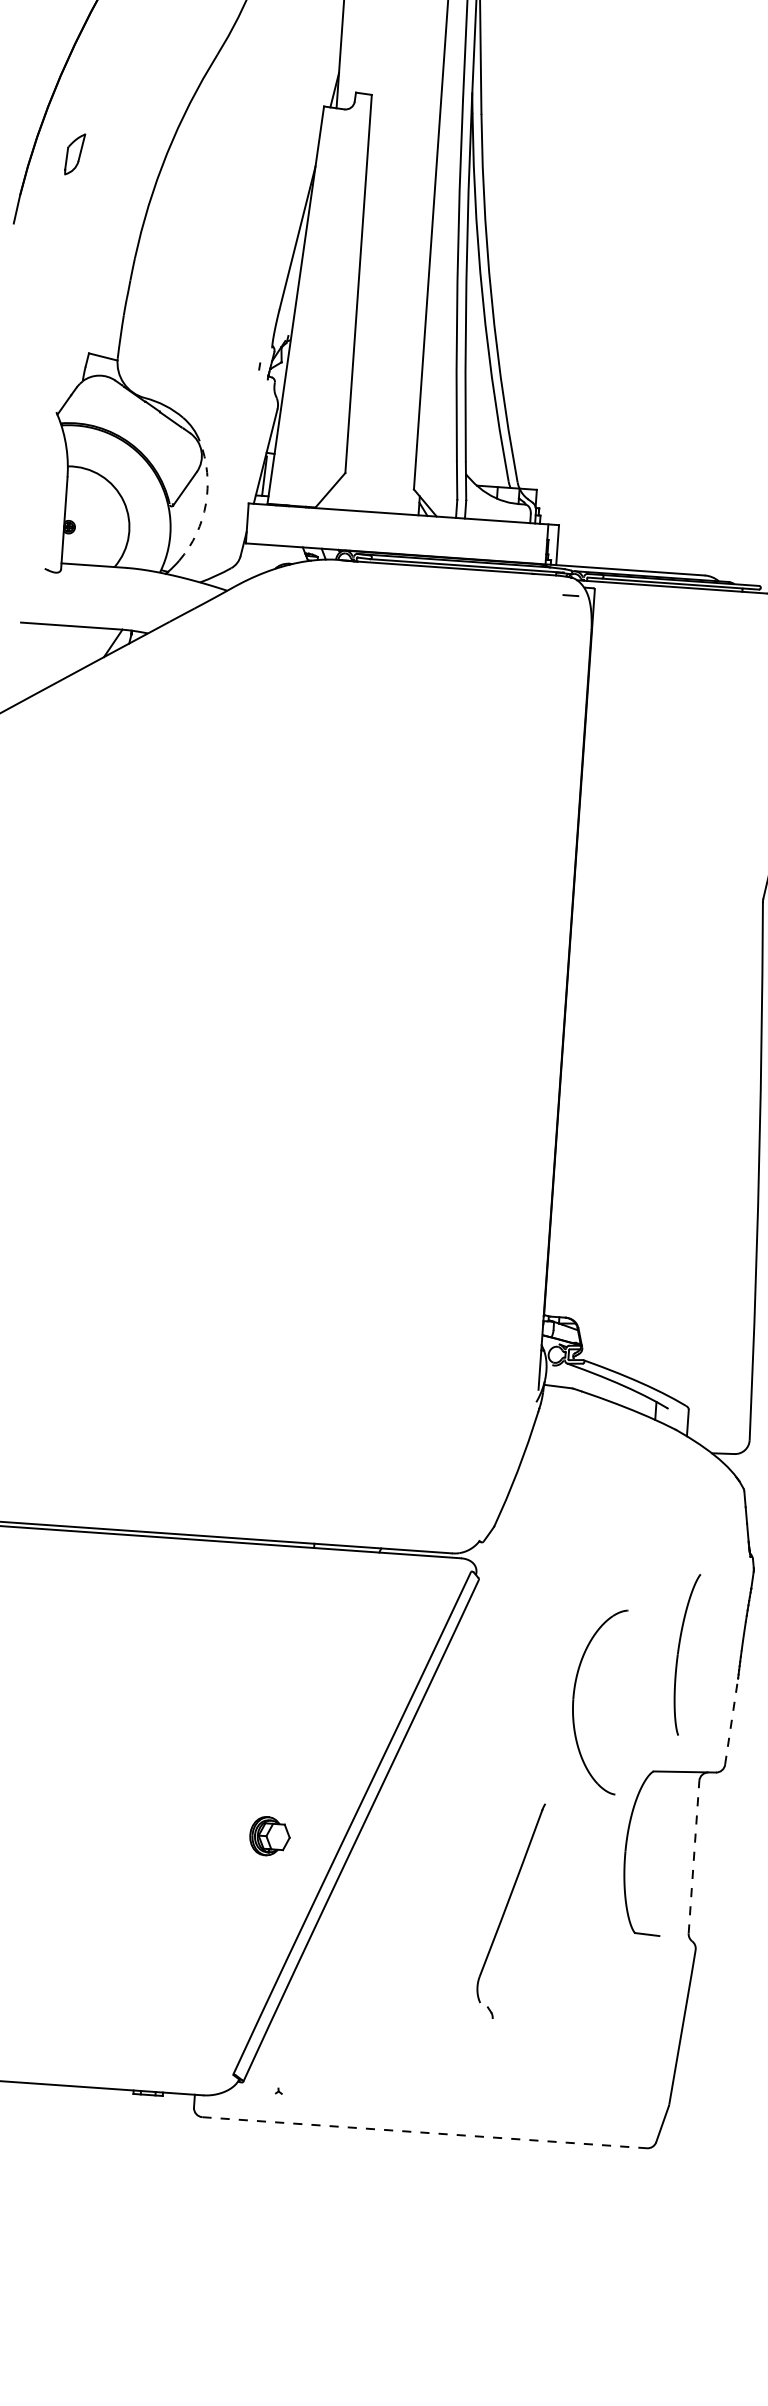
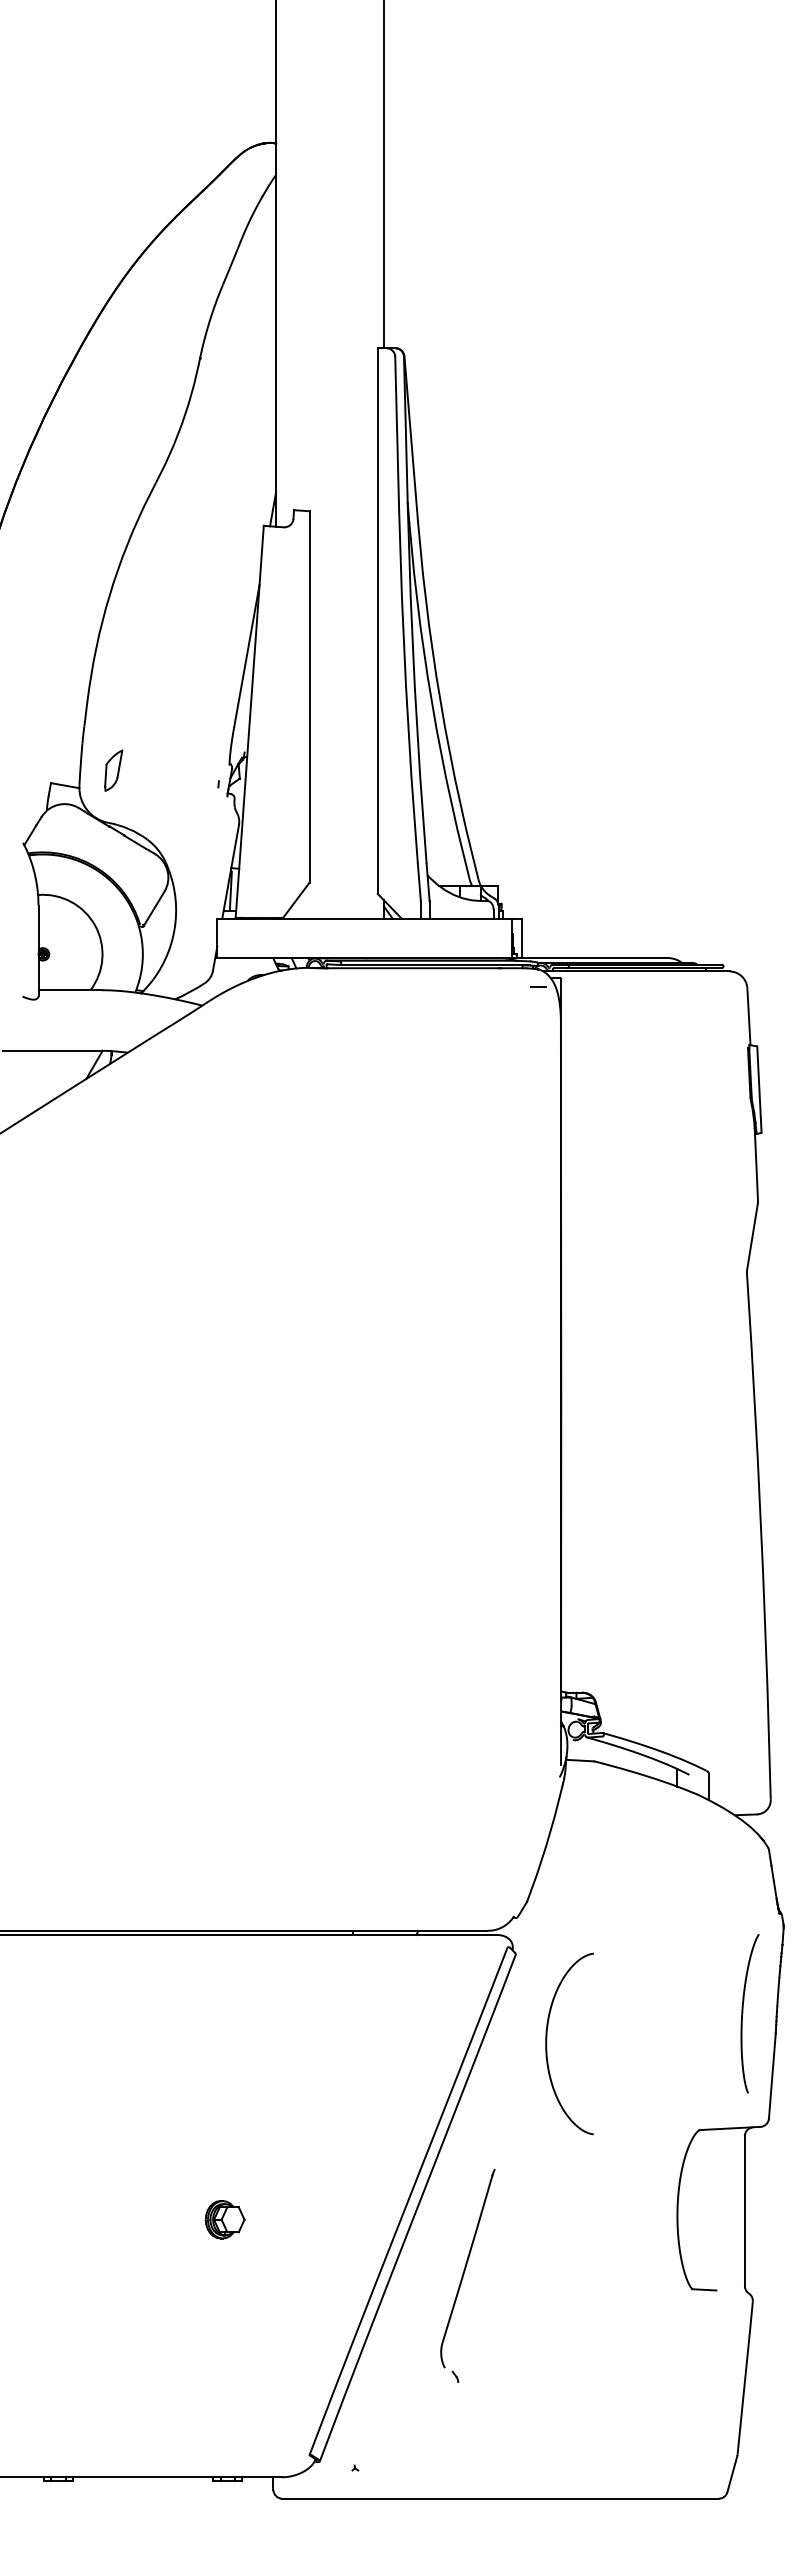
part: (74, 154) -> (113, 770), moved
arc: (205, 504) -> (175, 922), dashed -> solid
part: (685, 1654) -> (749, 2013), moved
part: (574, 1698) -> (547, 2043), moved
line: (731, 1722) -> (772, 2076), dashed -> solid
part: (269, 1836) -> (224, 2219), moved
line: (693, 1857) -> (744, 2211), dashed -> solid
part: (509, 1910) -> (467, 2275), moved
line: (425, 2132) -> (501, 2498), dashed -> solid

